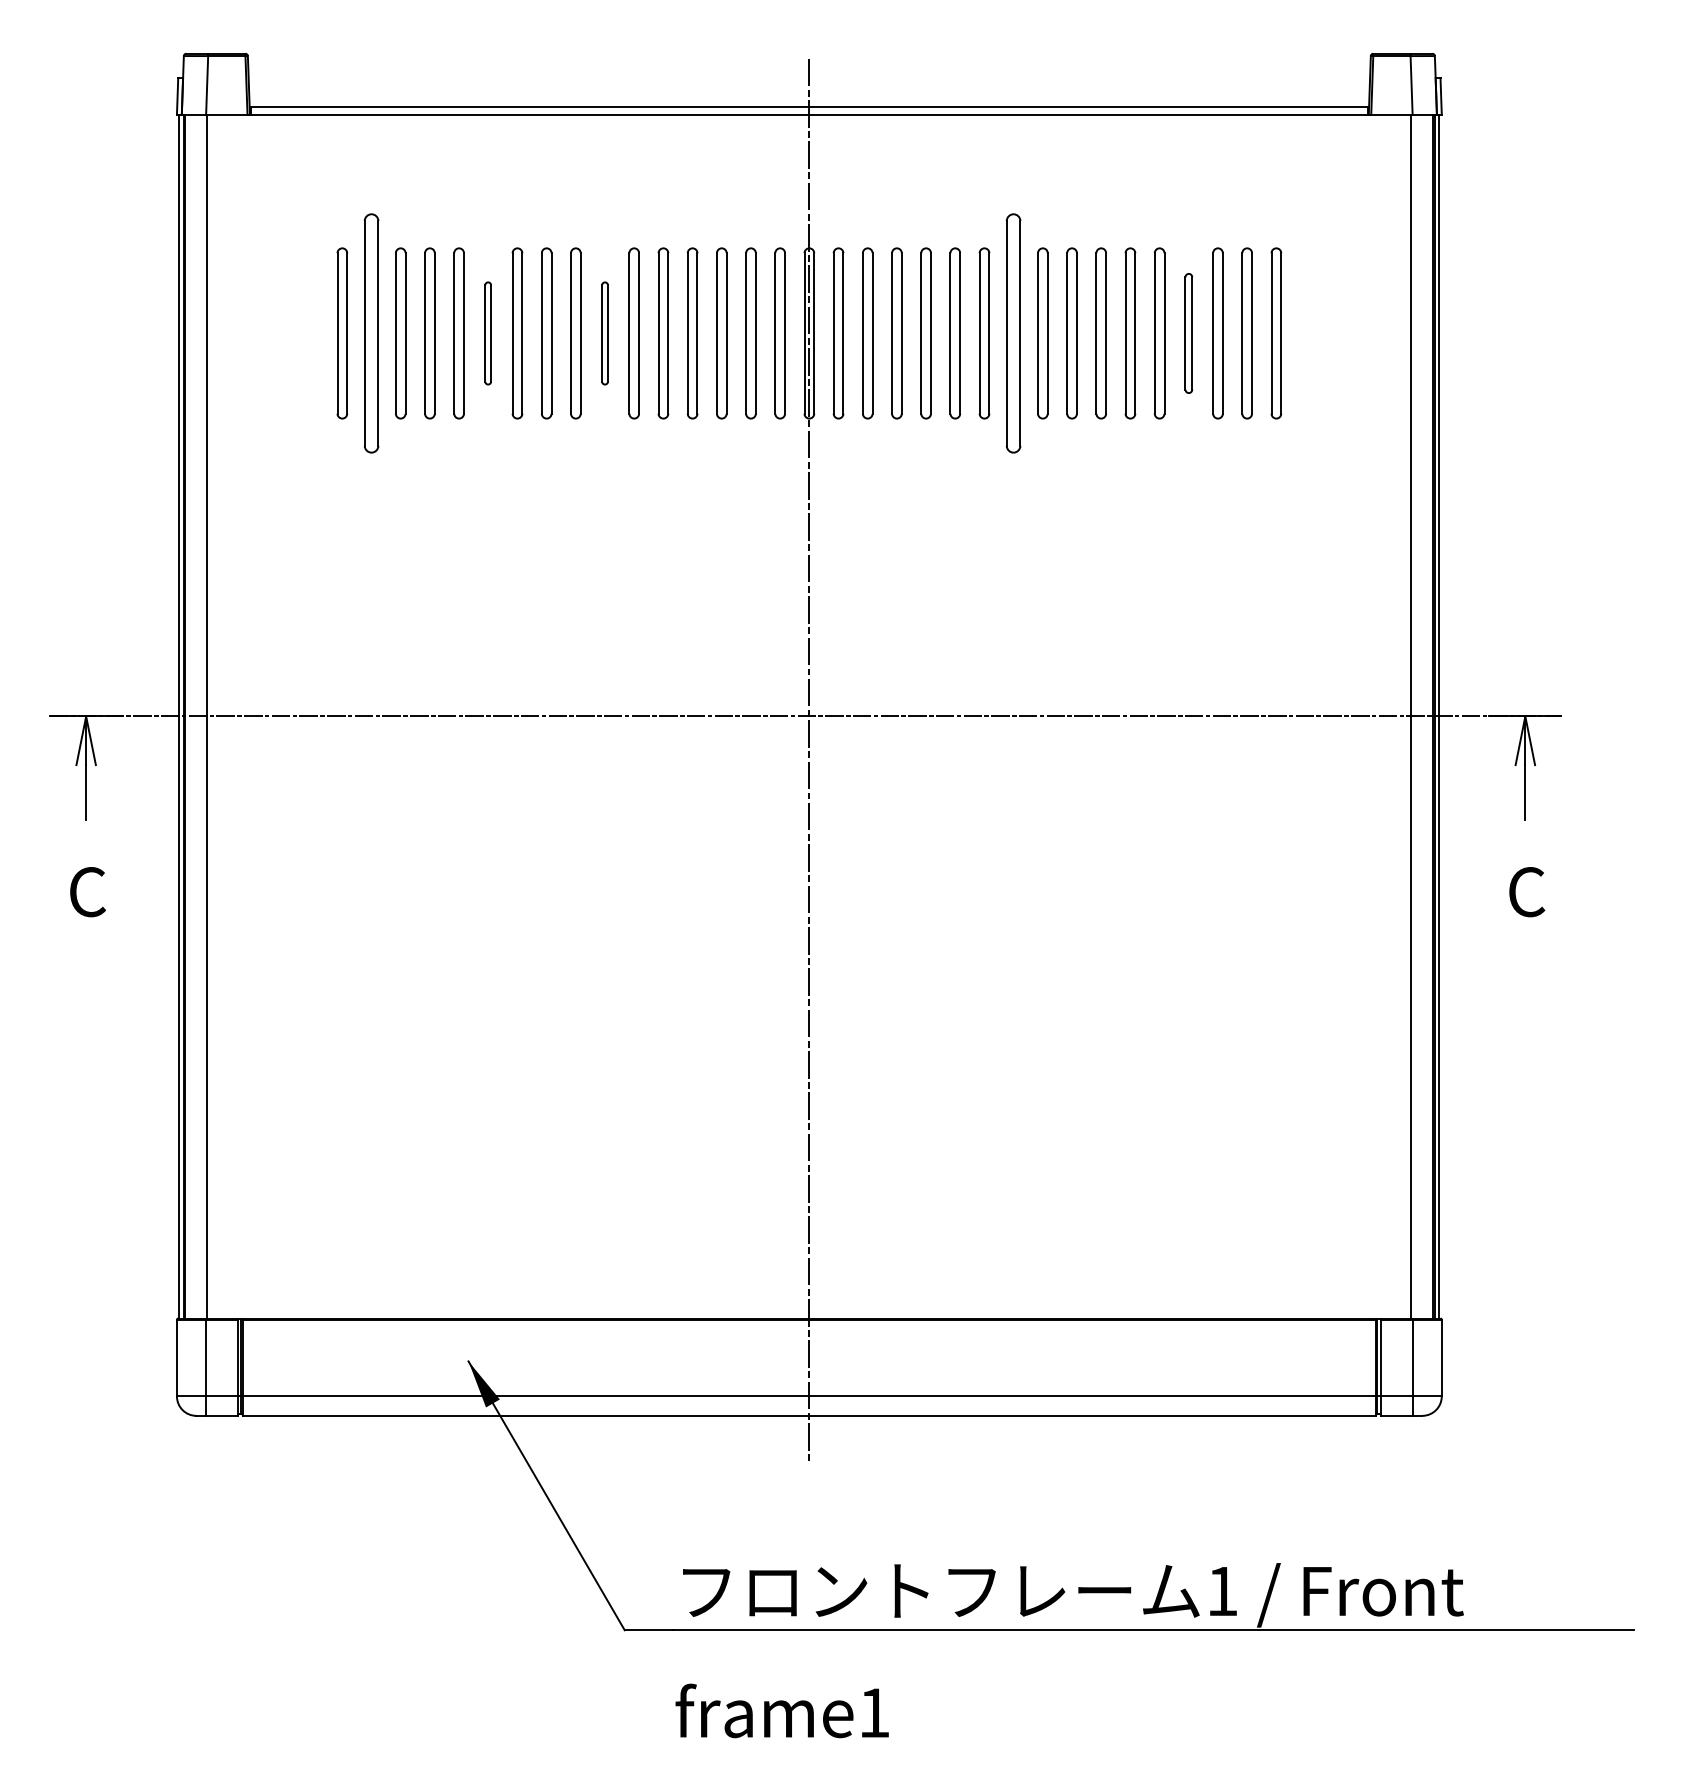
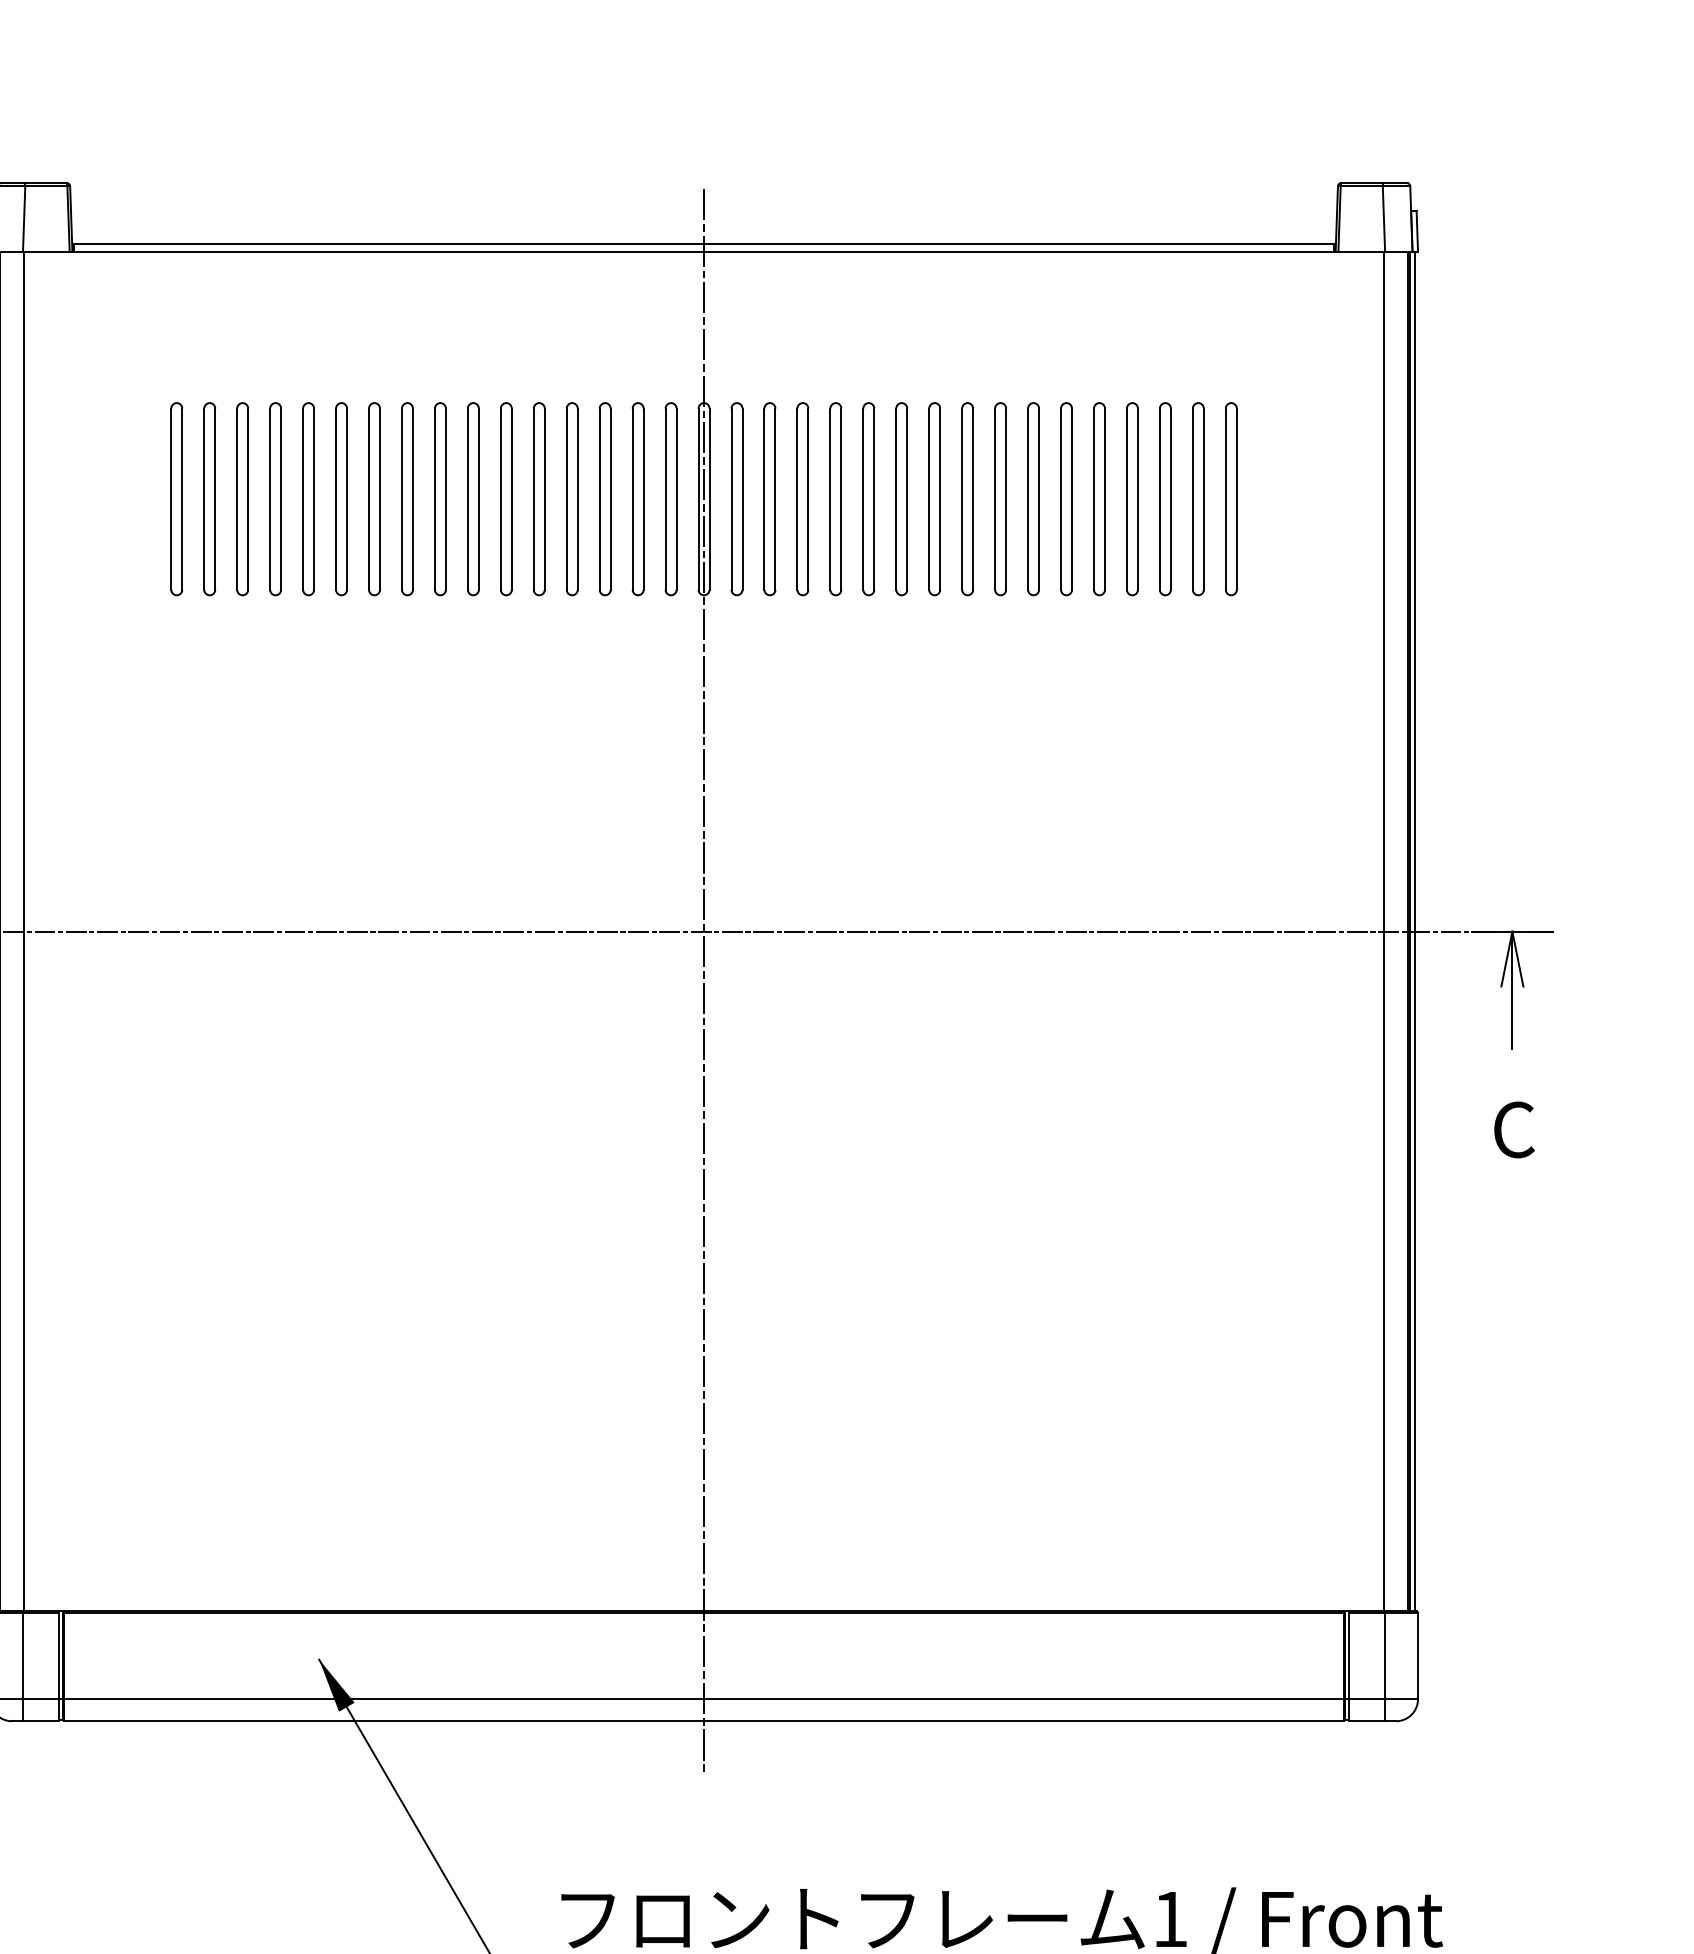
part: (371, 333) -> (209, 499), size x0.71
part: (487, 333) -> (340, 499), size x1.67
part: (604, 333) -> (472, 499), size x1.67
part: (1013, 333) -> (934, 499), size x0.71
part: (1188, 333) -> (1132, 499), size x1.43

